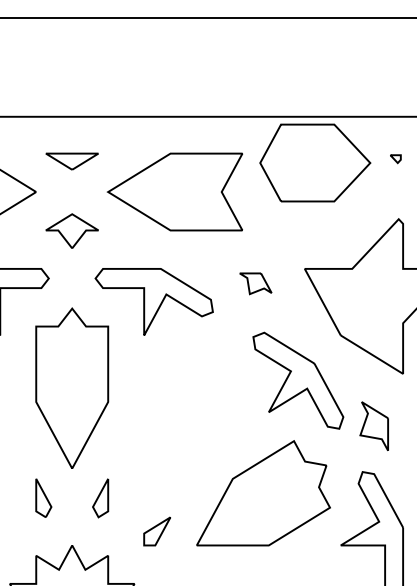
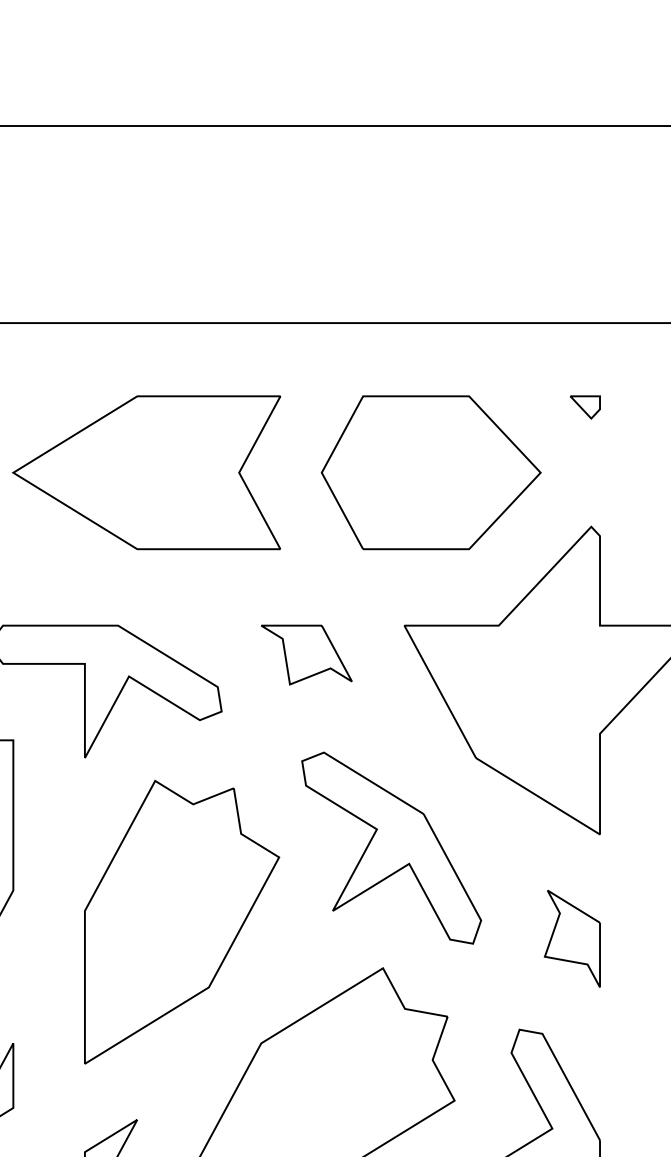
part: (395, 158) -> (584, 406), size x1.43
part: (315, 162) -> (431, 471), moved
part: (255, 283) -> (306, 654), size x1.43
part: (192, 417) -> (181, 921), added
part: (373, 425) -> (570, 937), moved

